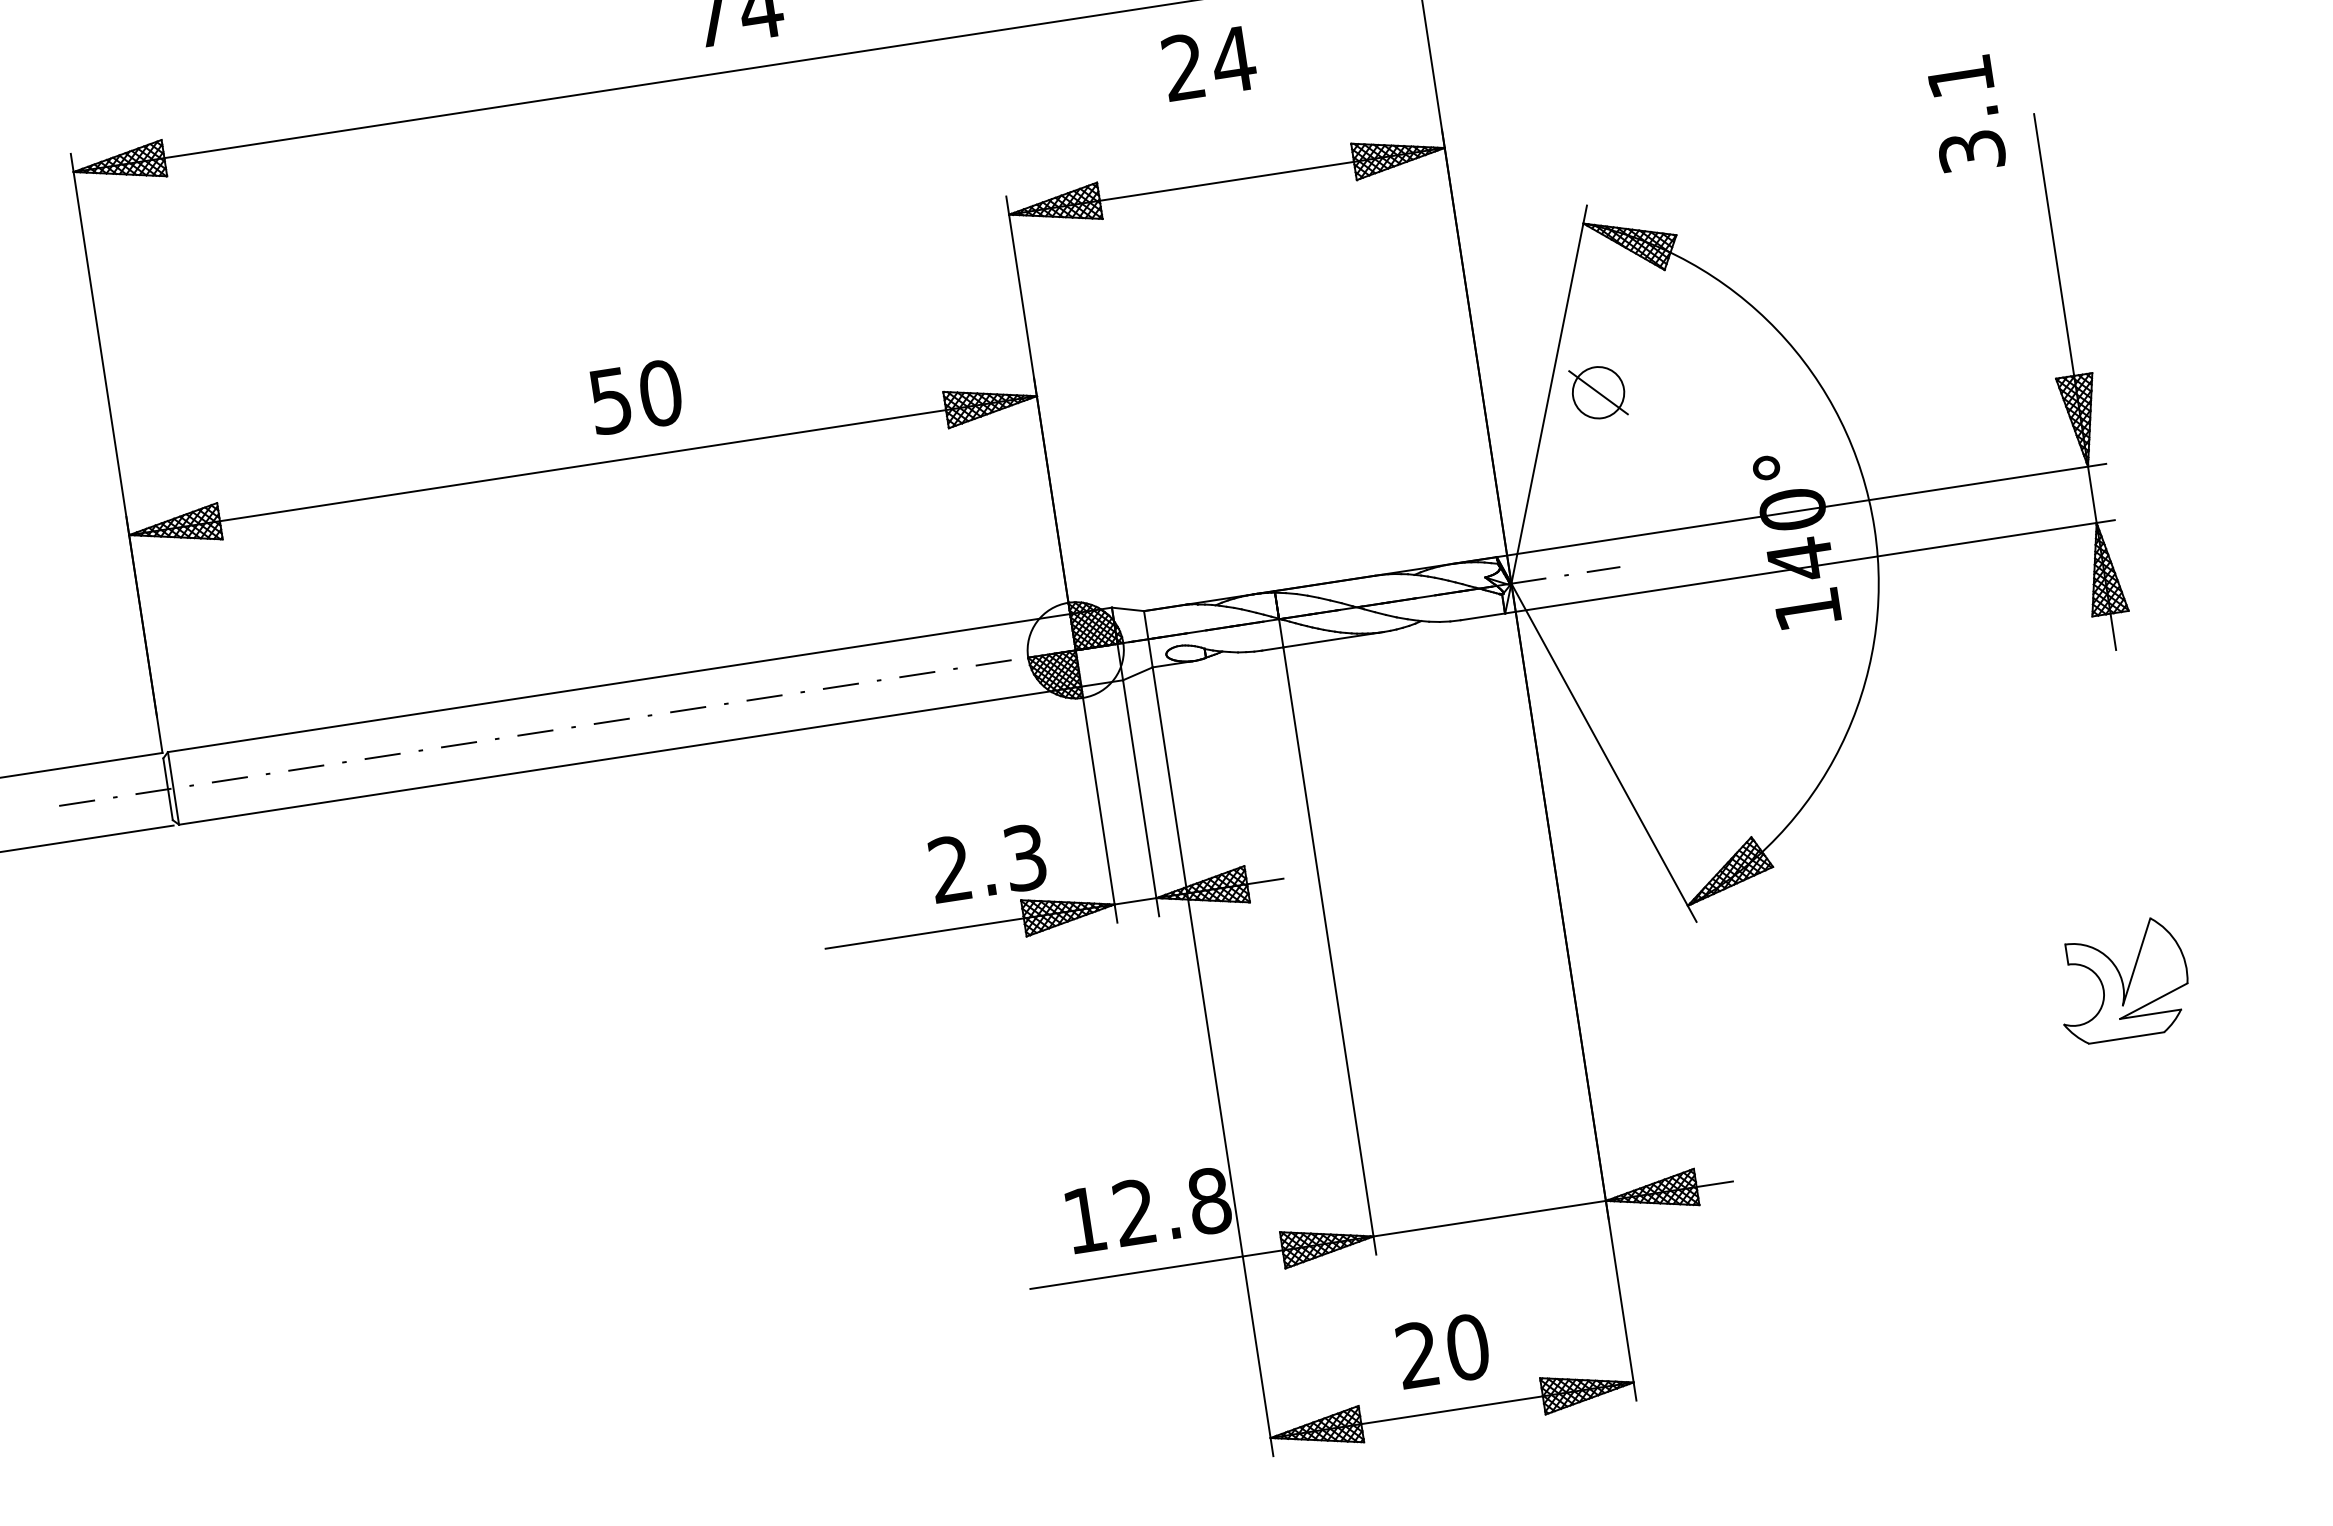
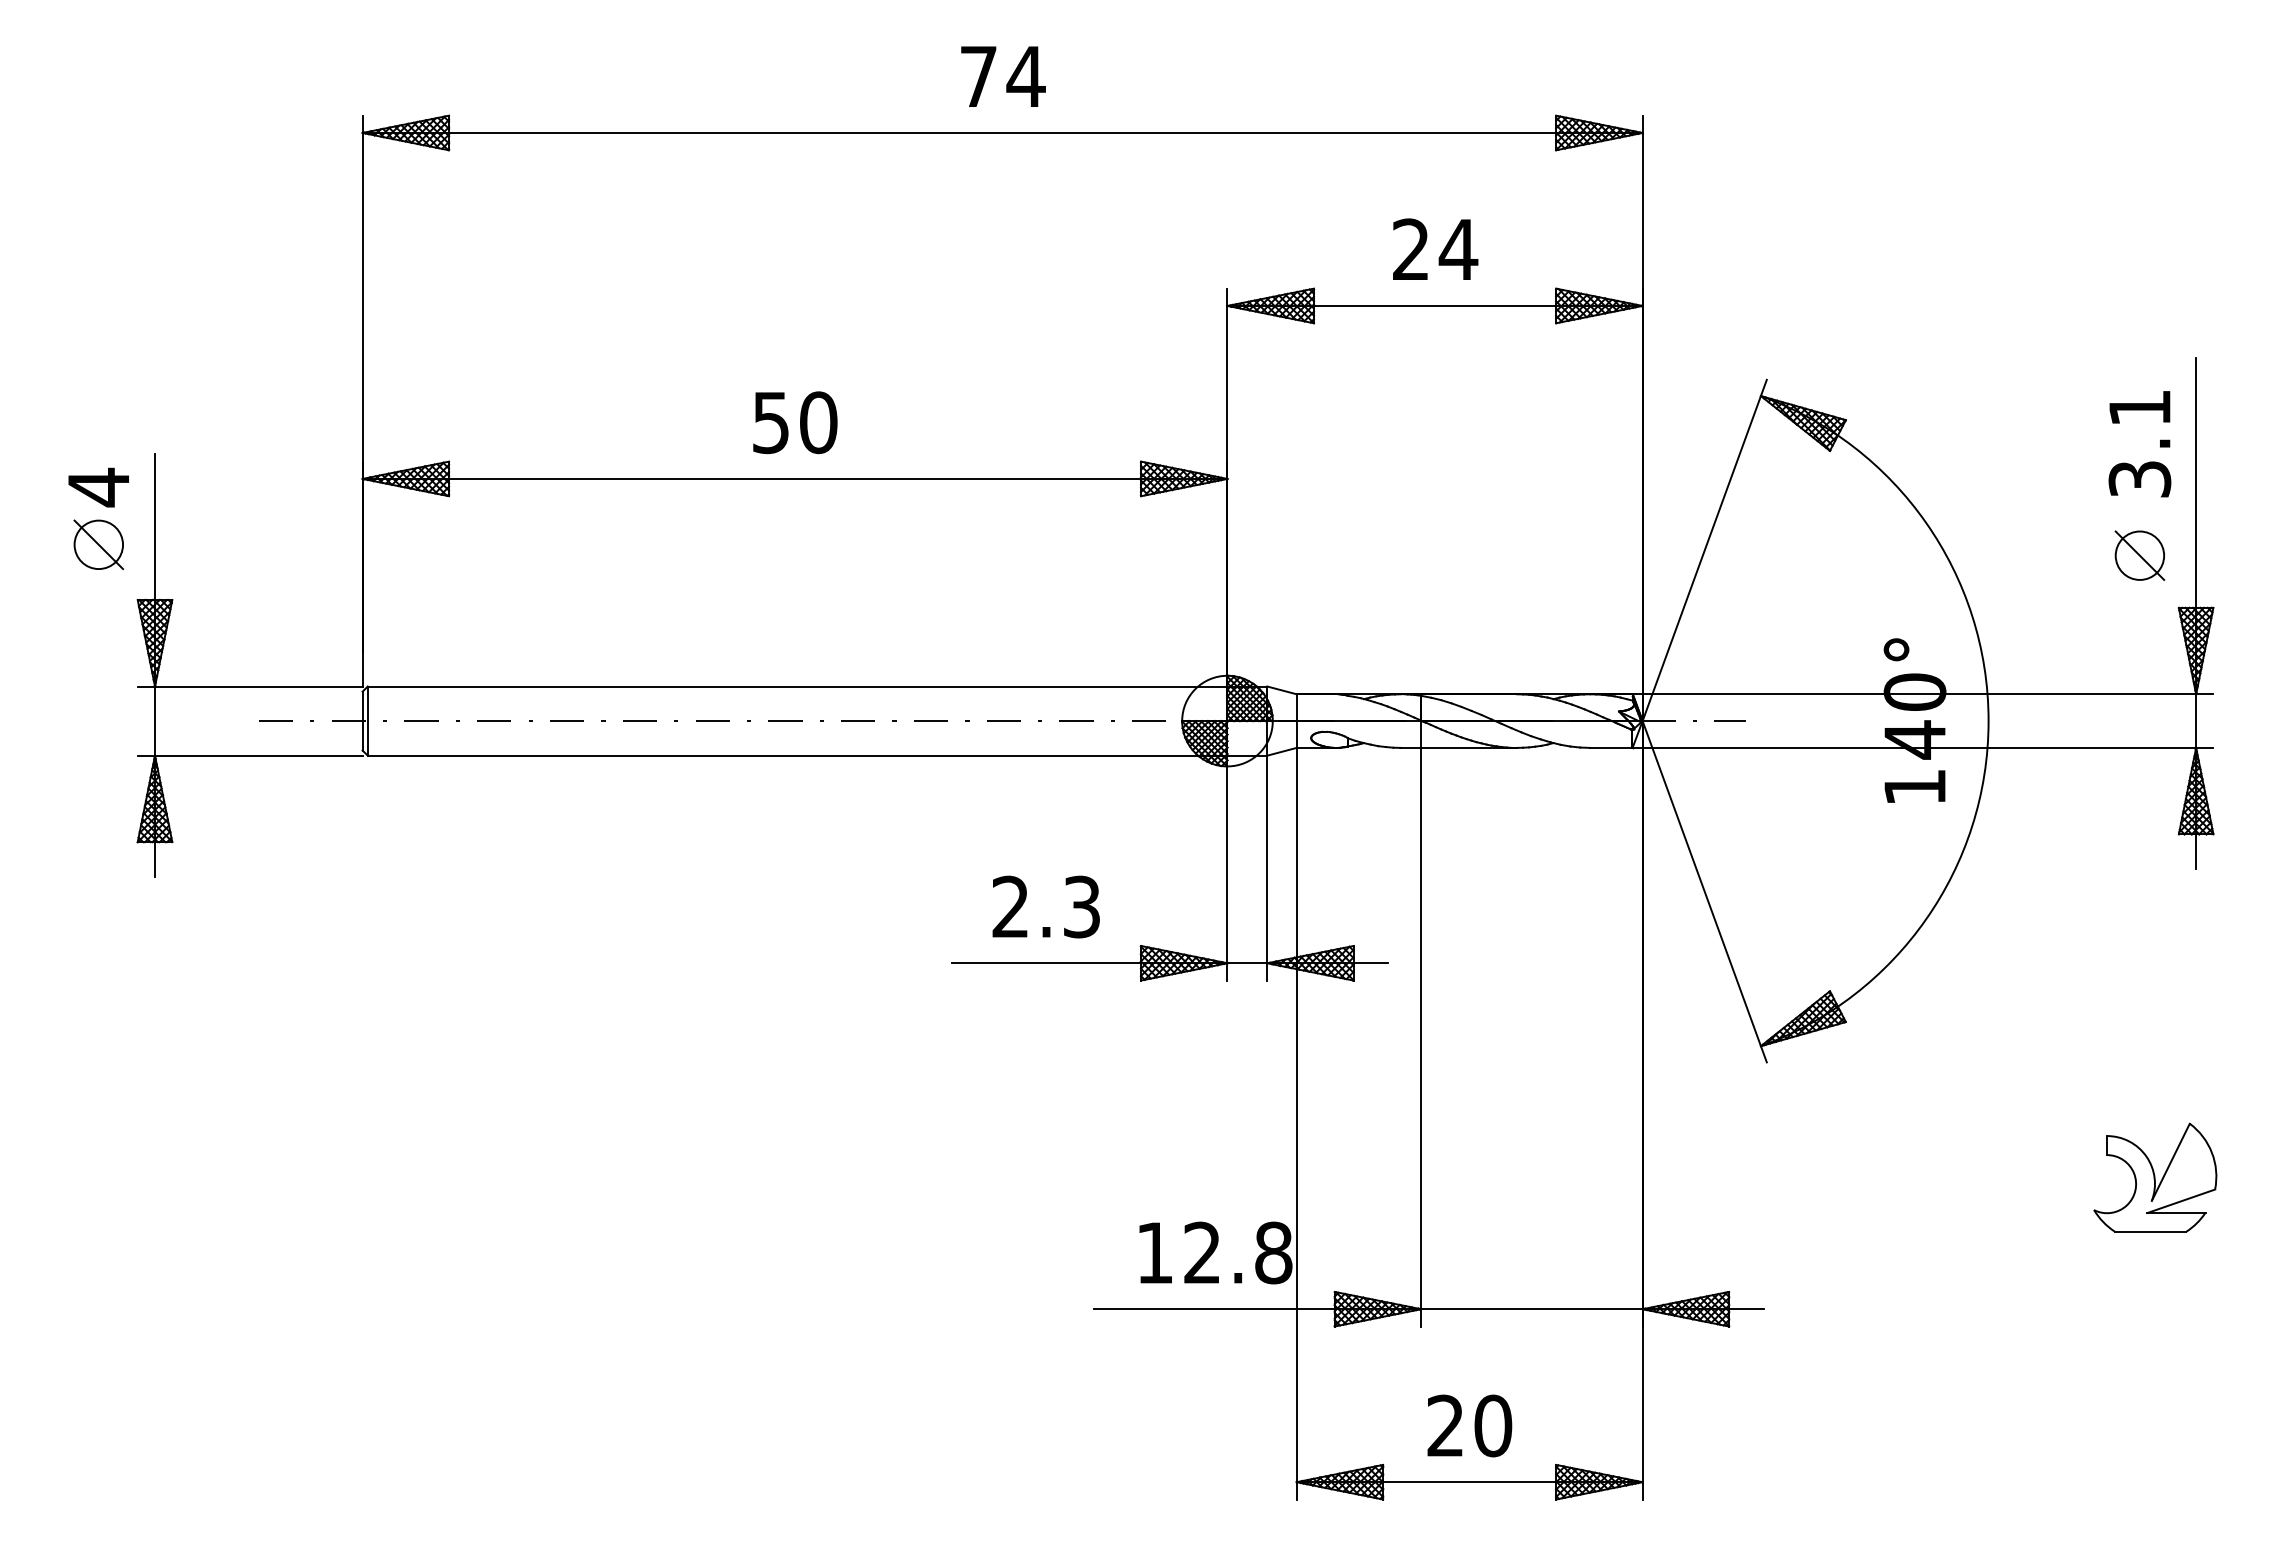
text: (1209, 62) -> (1435, 248), moved
text: (1965, 115) -> (2139, 444), moved
part: (1598, 392) -> (2139, 555), moved
text: (636, 396) -> (795, 422), moved
text: (986, 863) -> (1045, 906), moved

